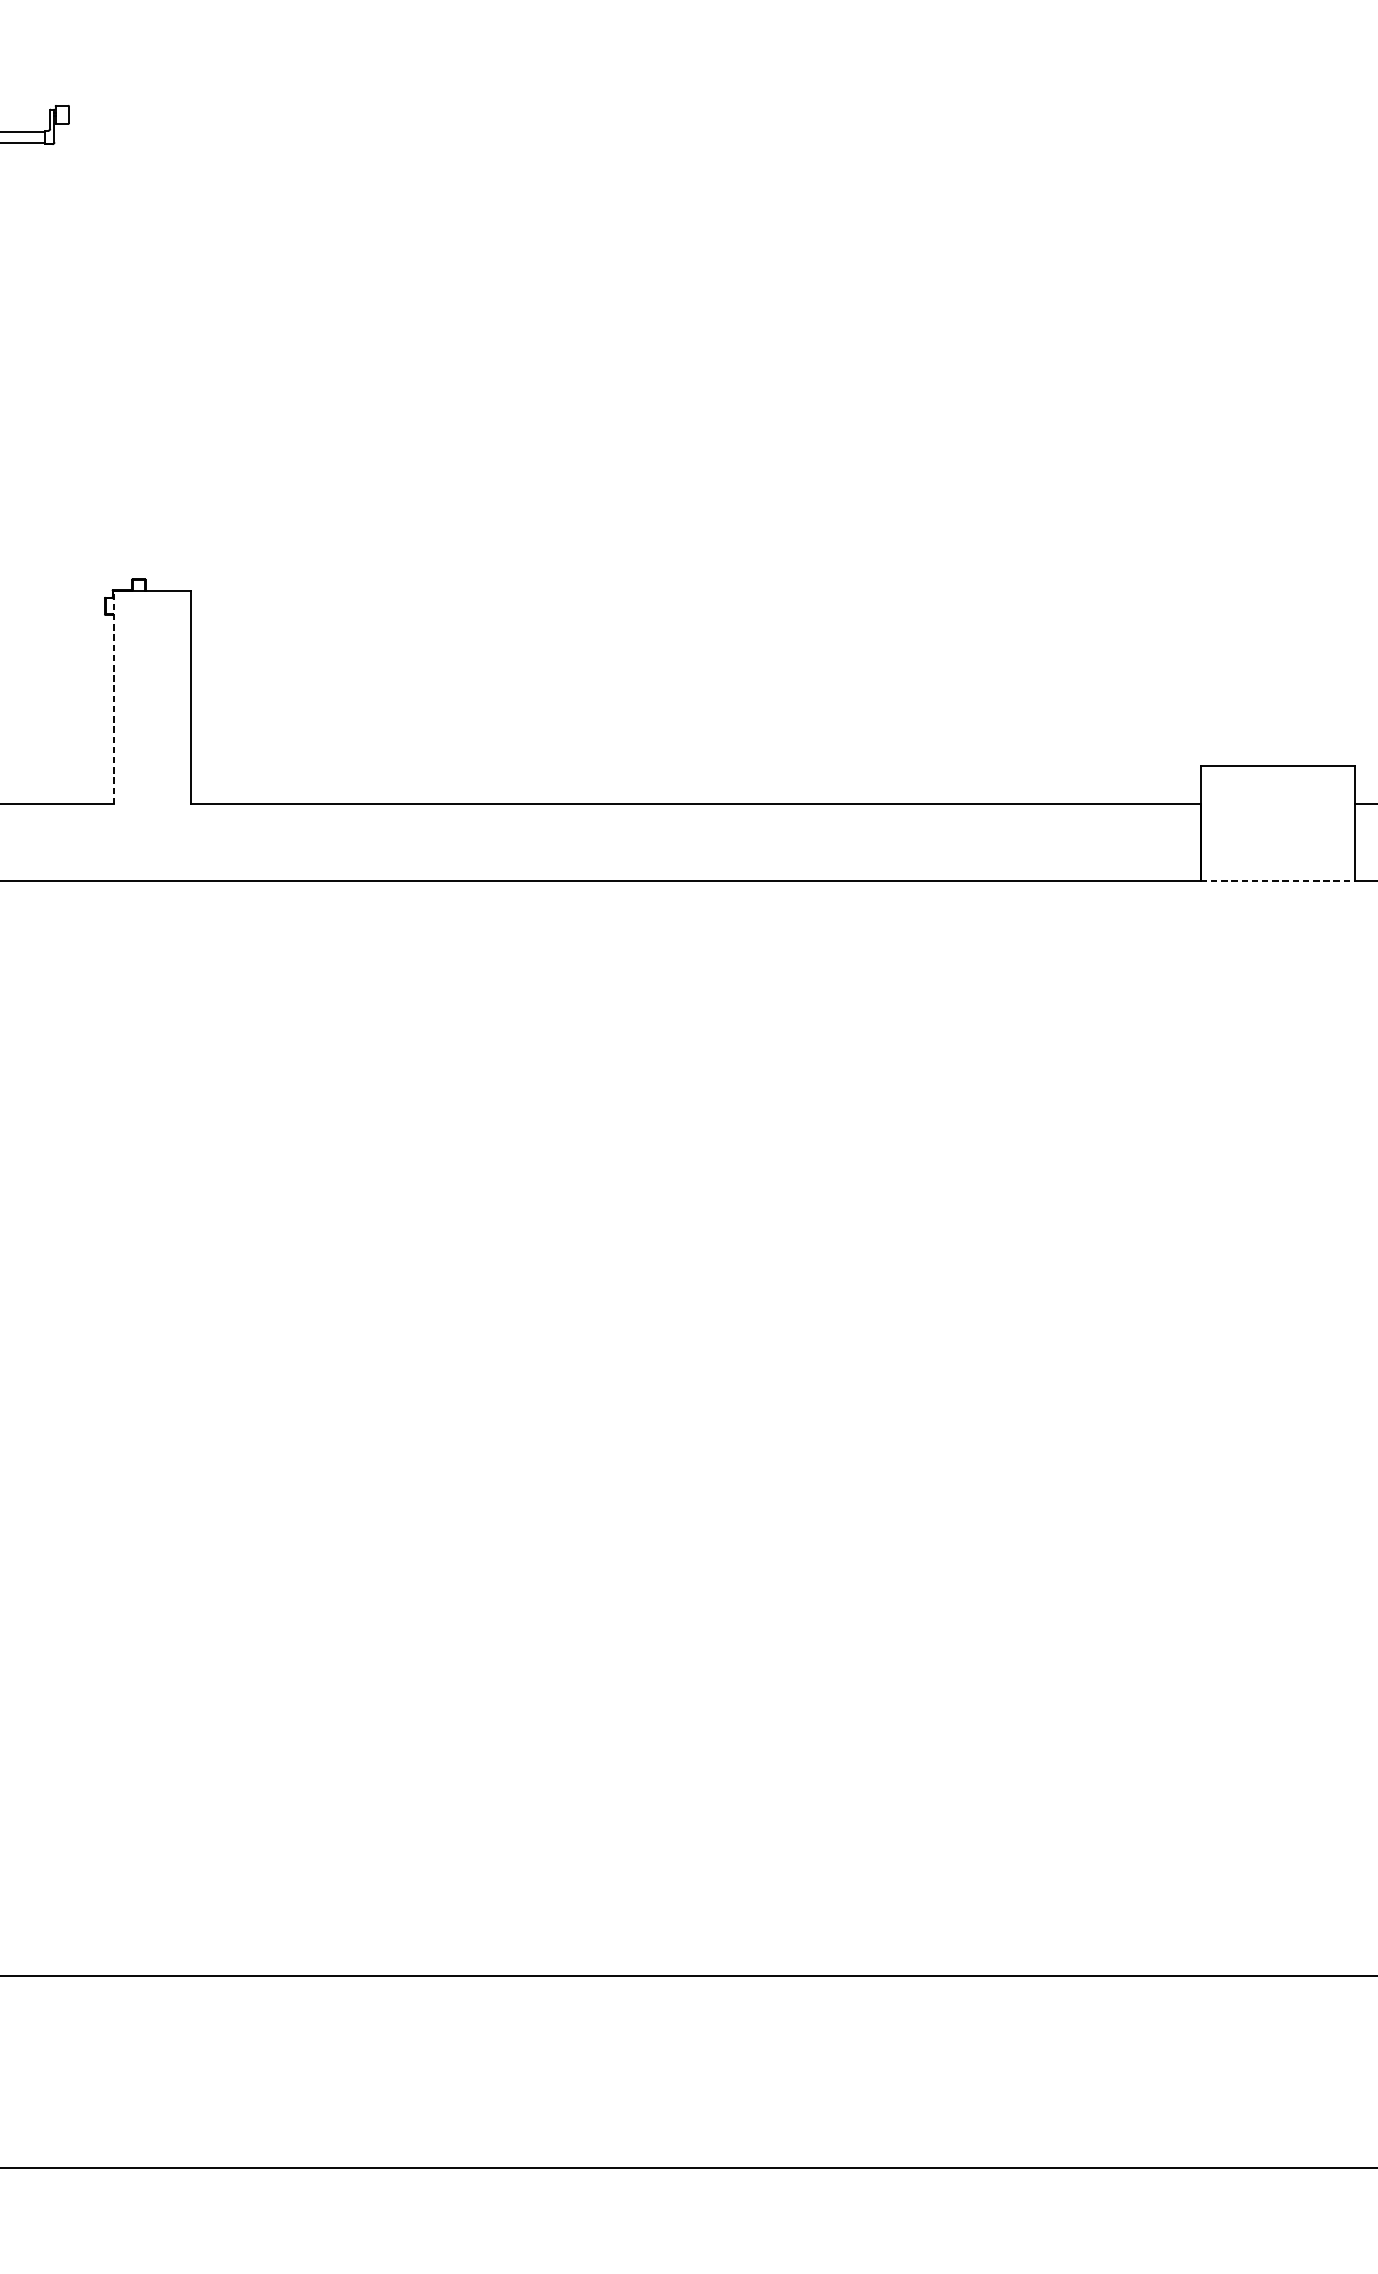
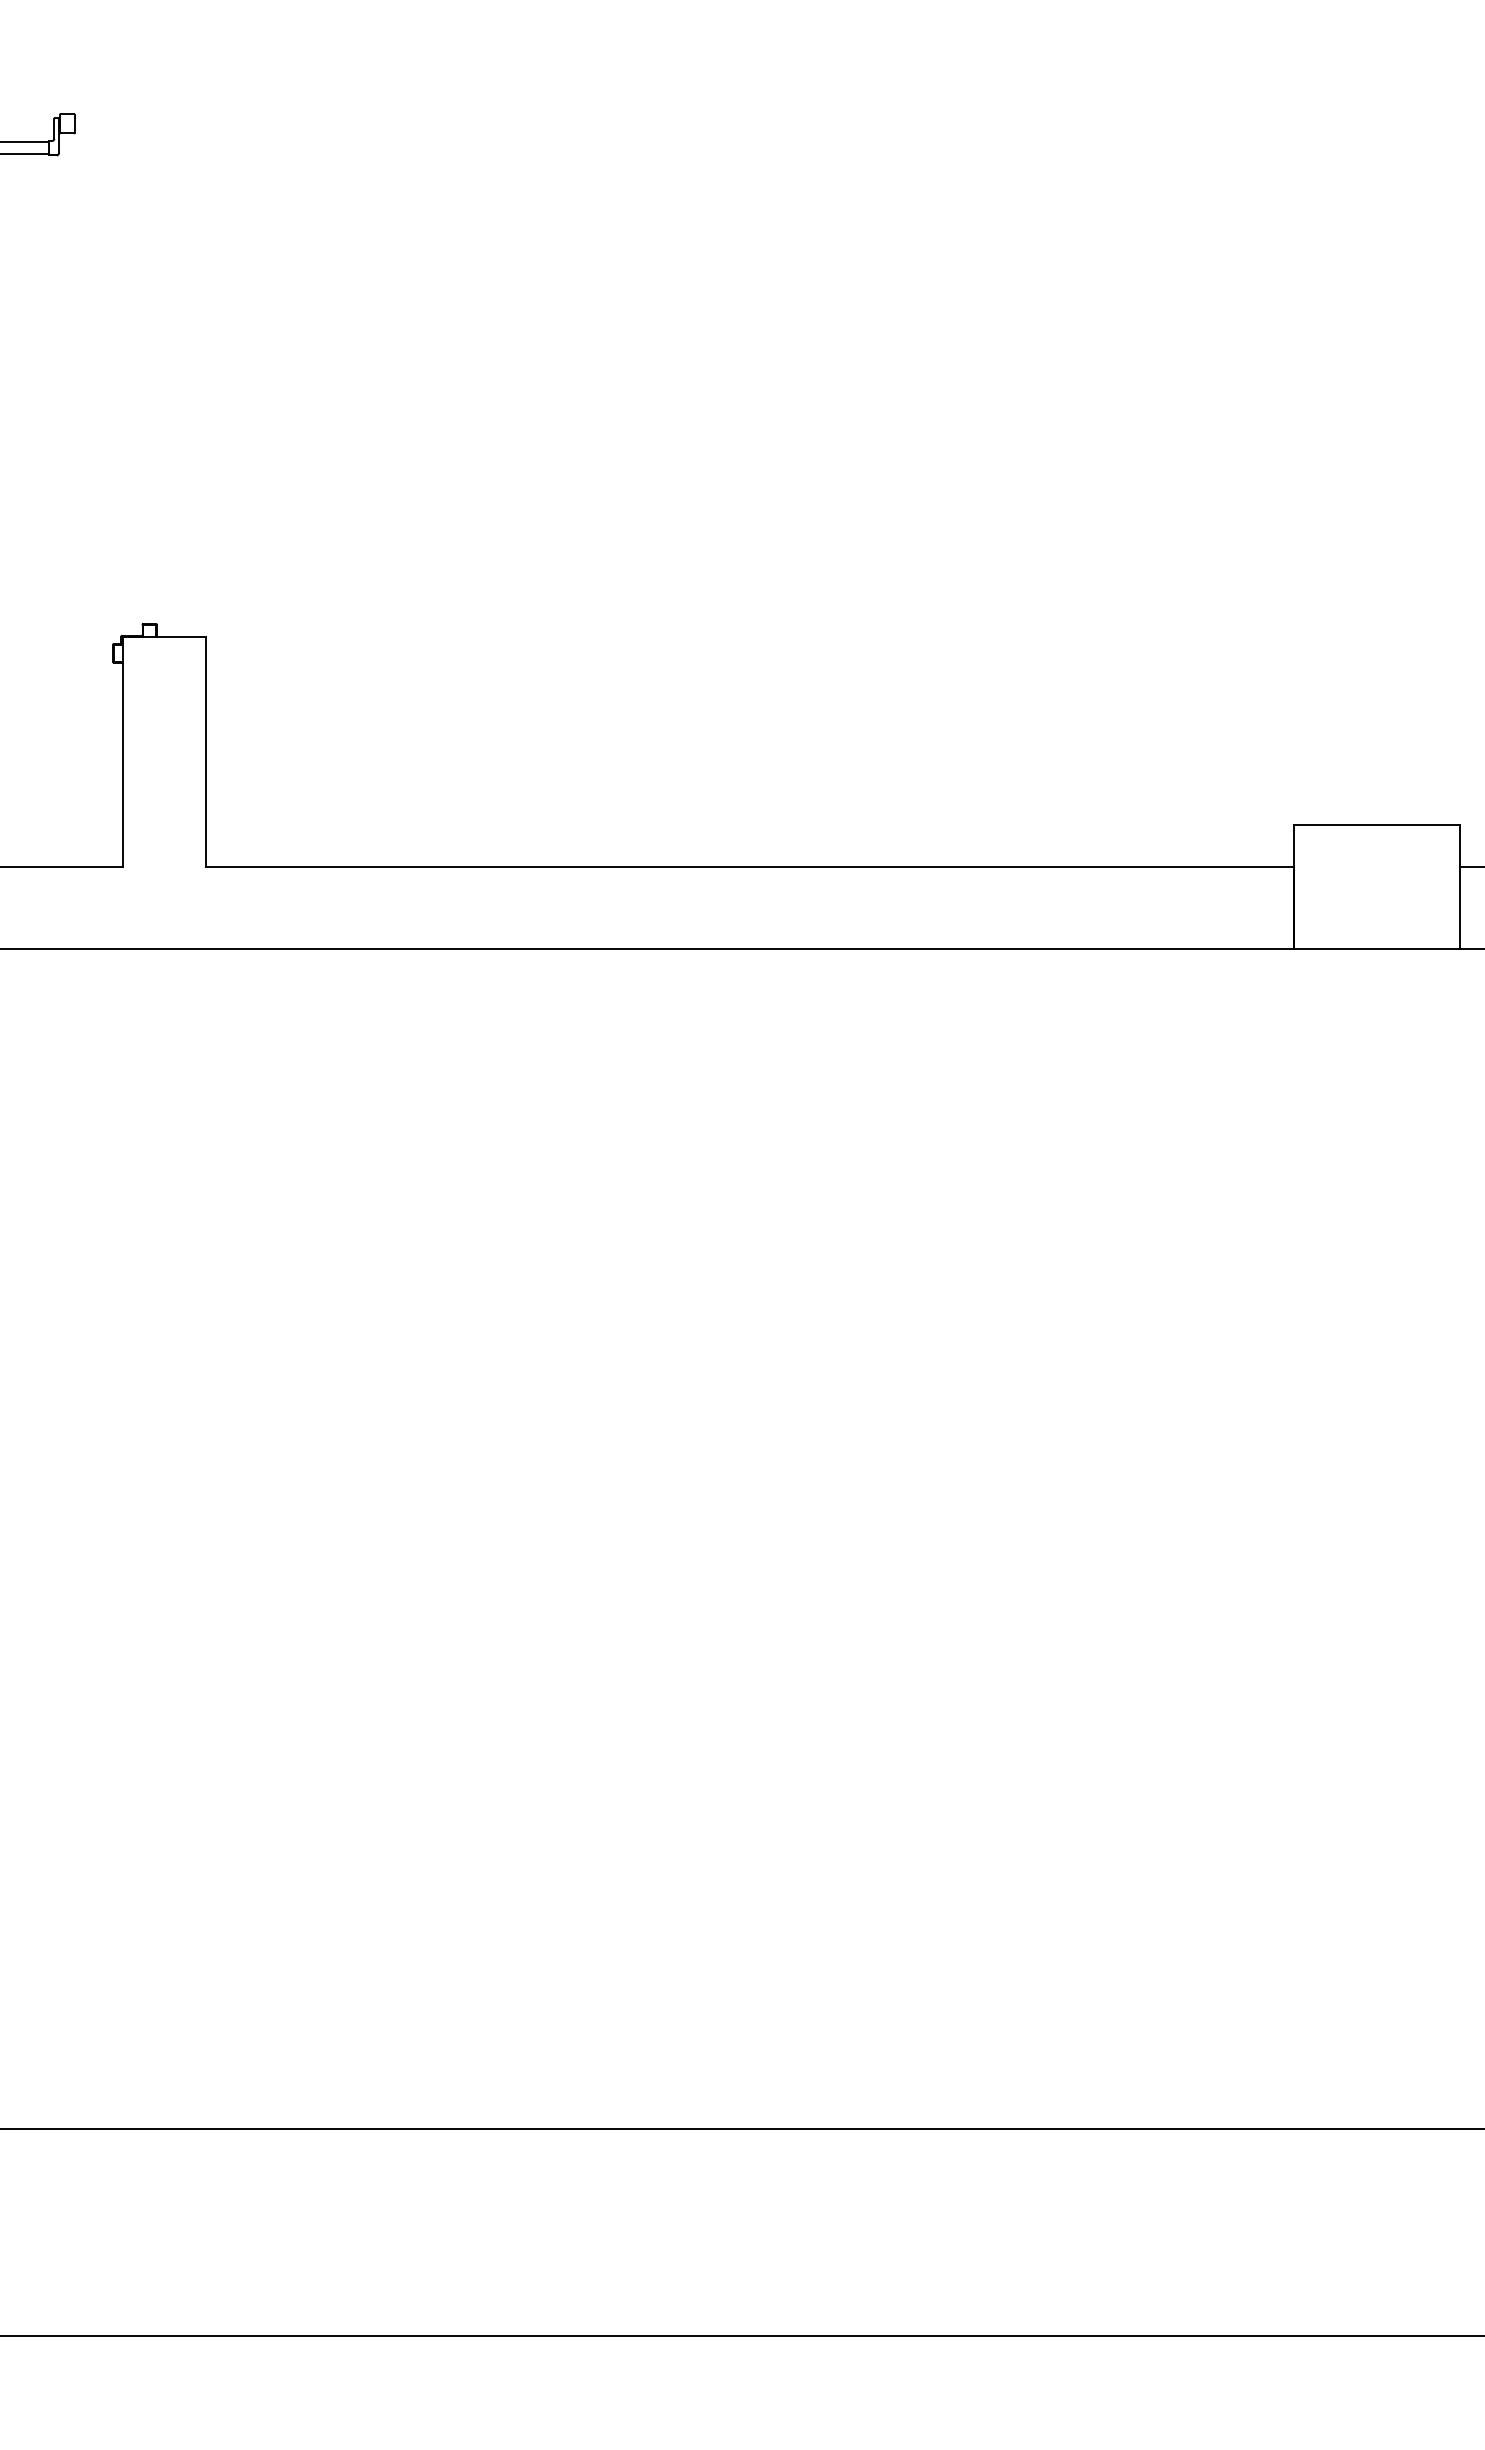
line: (114, 697) -> (123, 751), dashed -> solid
line: (1277, 881) -> (1376, 949), dashed -> solid

